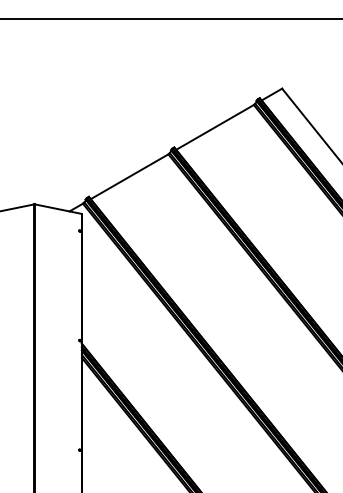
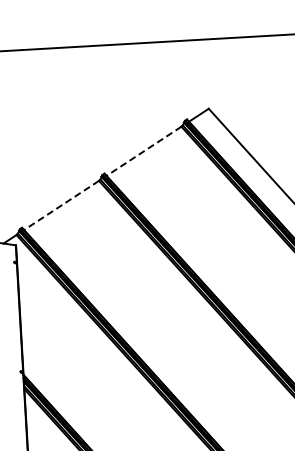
line: (215, 127) -> (144, 151), solid -> dashed
line: (129, 176) -> (61, 205), solid -> dashed

